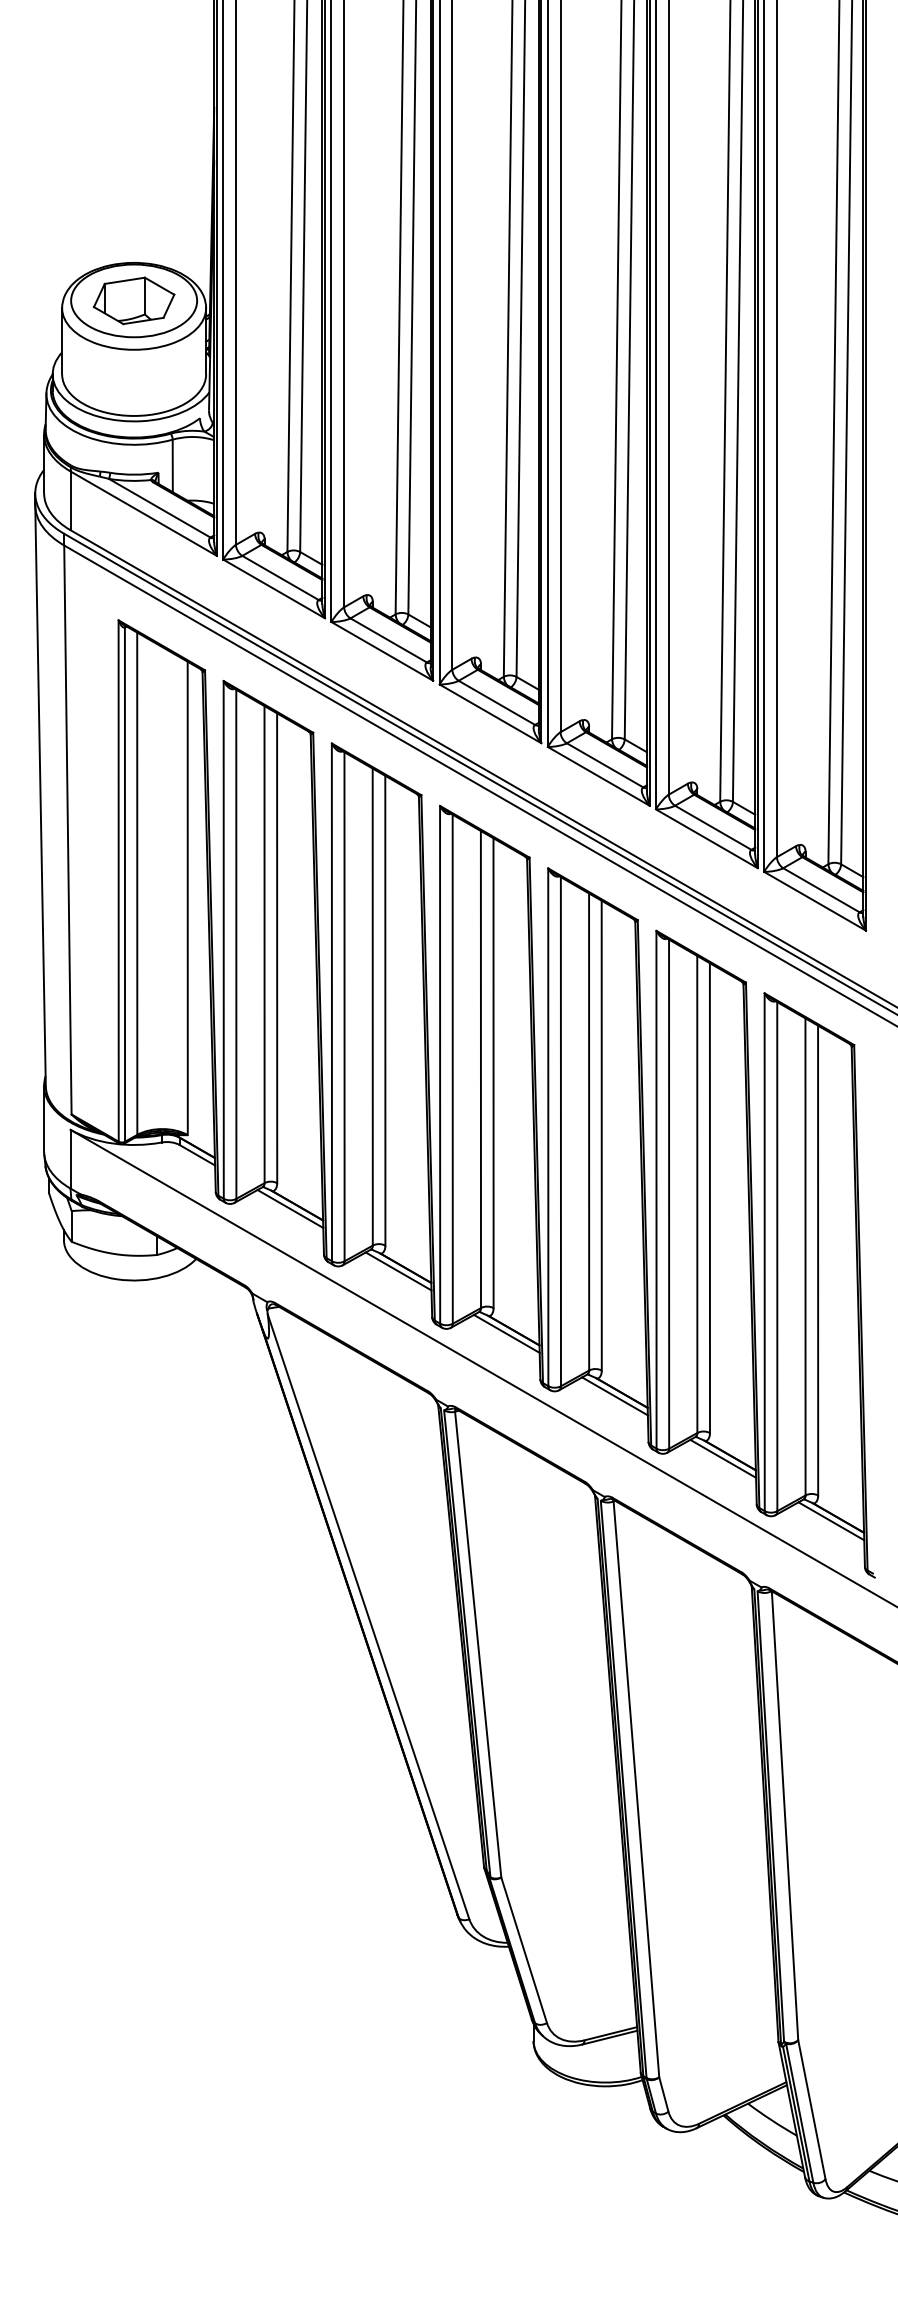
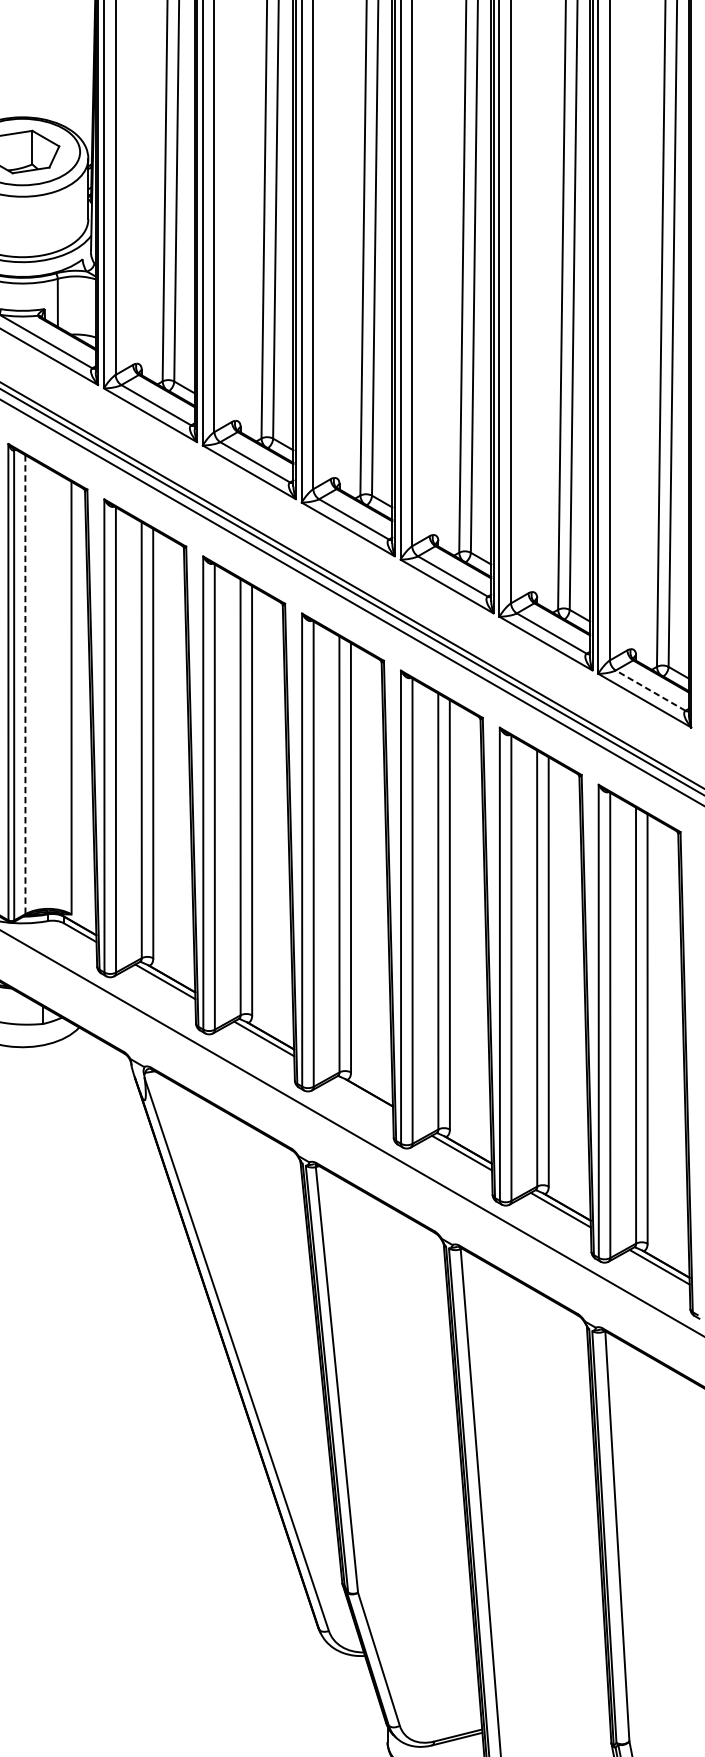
line: (137, 884) -> (25, 685), solid -> dashed
line: (821, 890) -> (650, 690), solid -> dashed
line: (506, 1333) -> (362, 1095), removed

